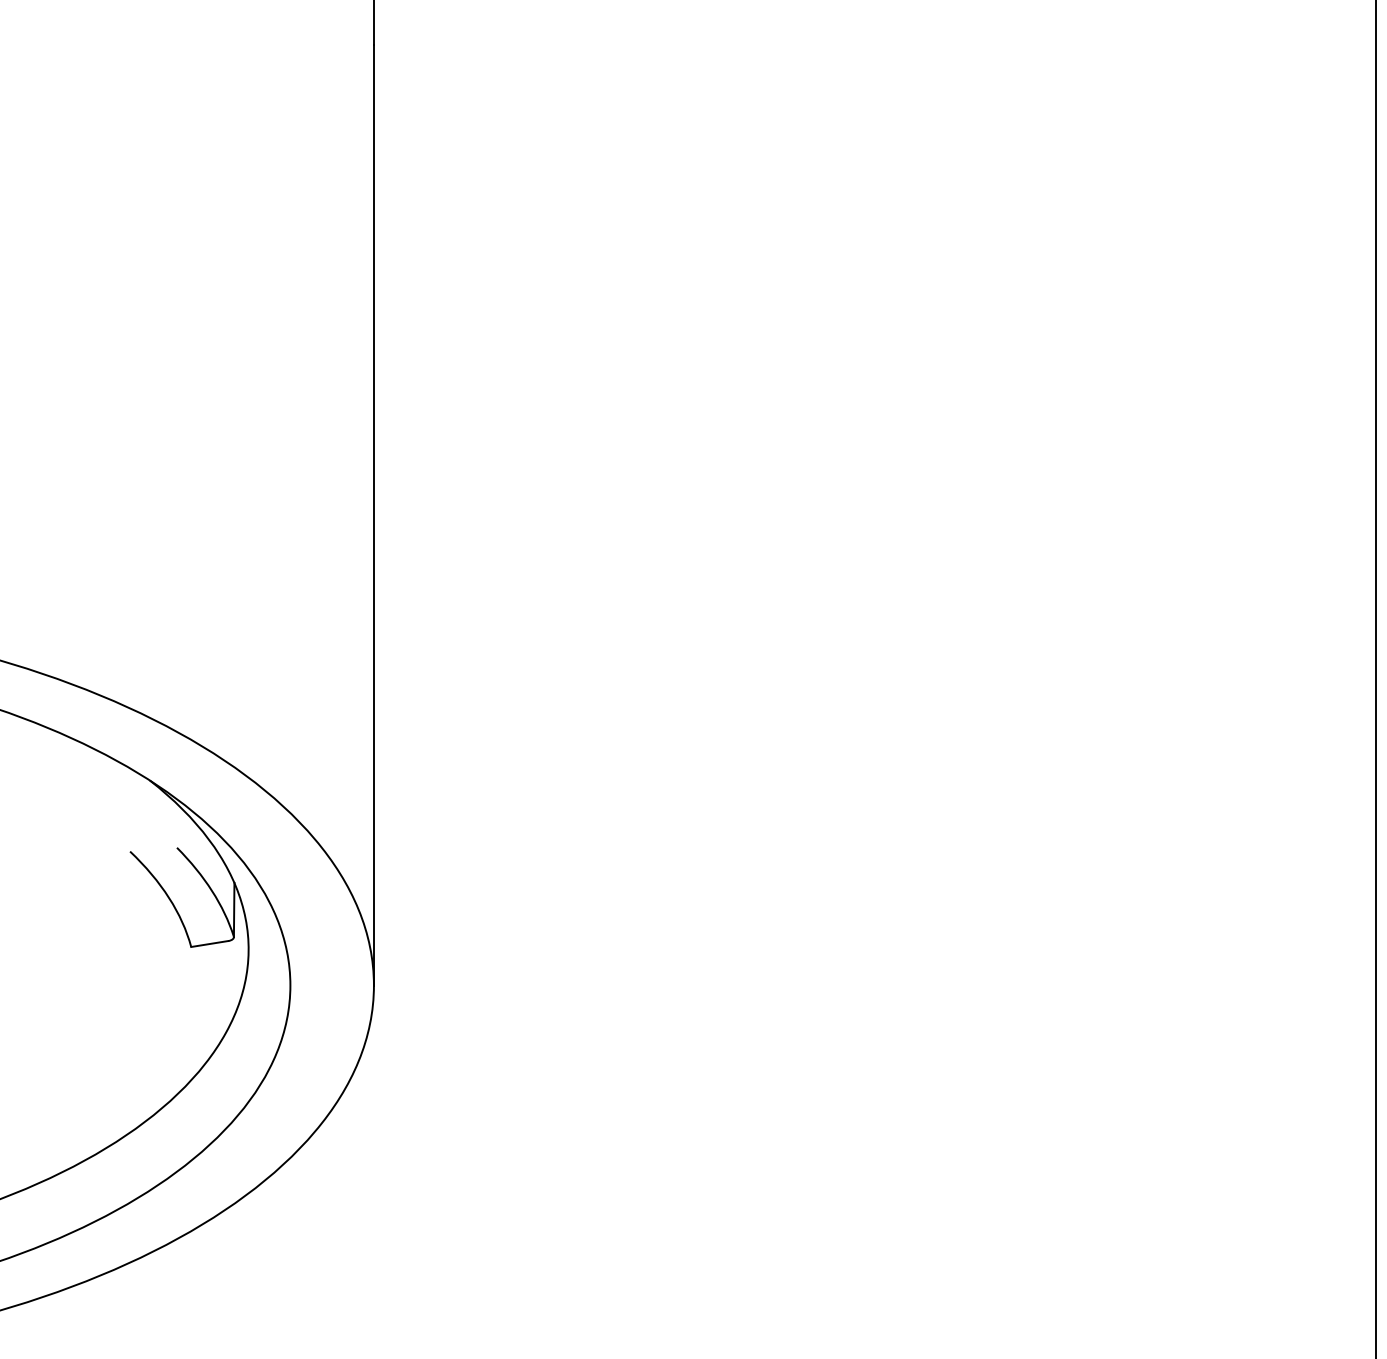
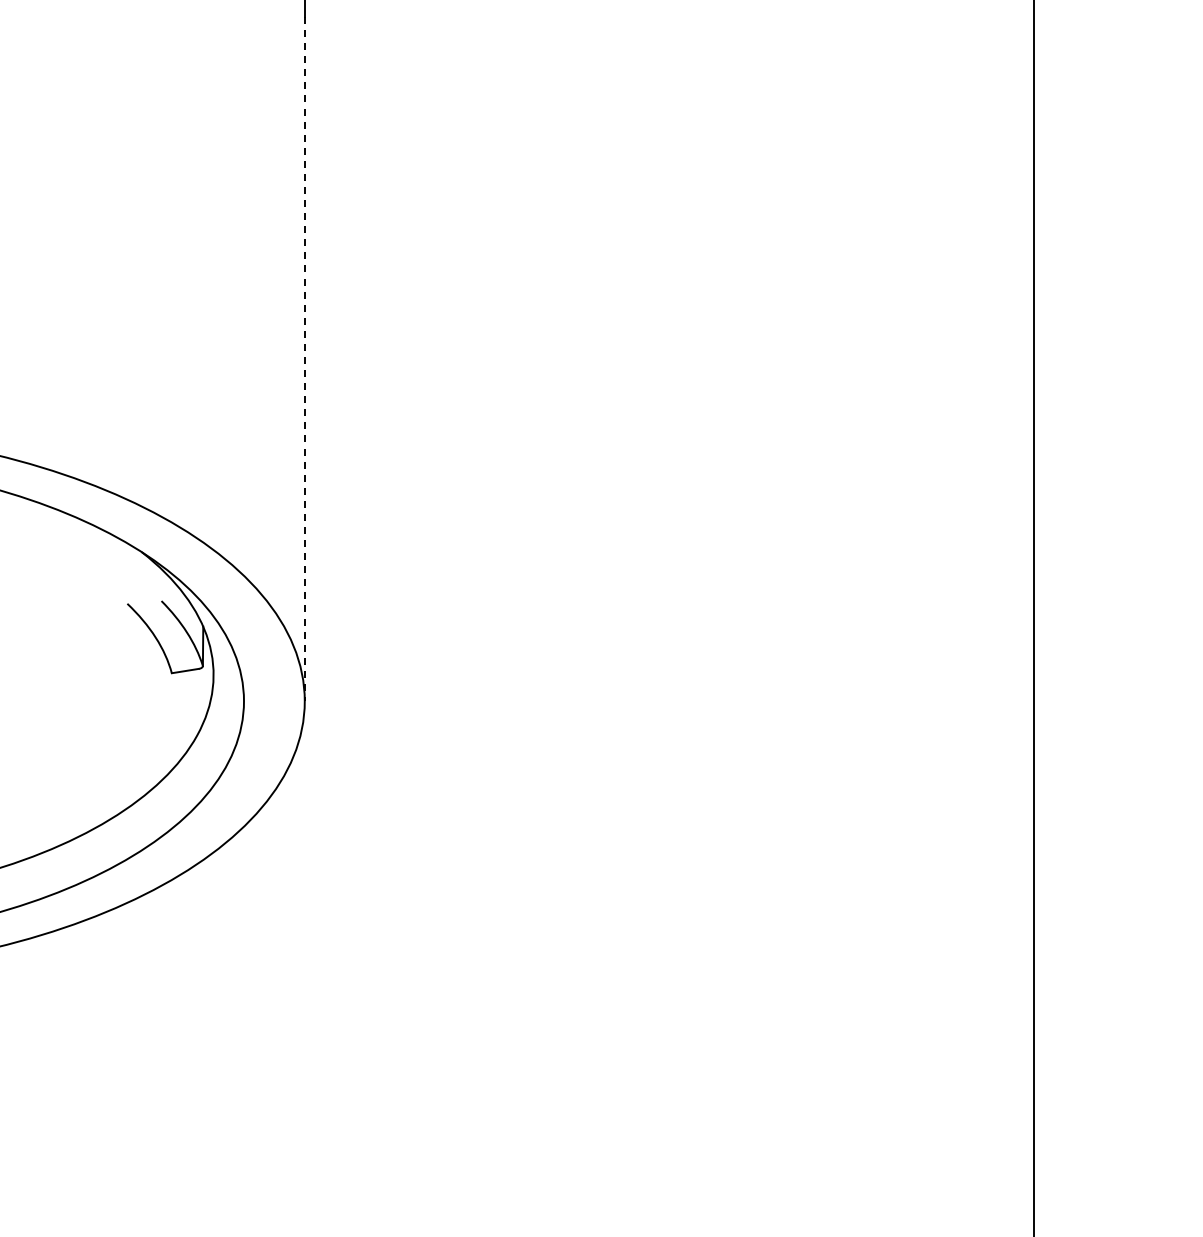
line: (373, 515) -> (304, 359), solid -> dashed

